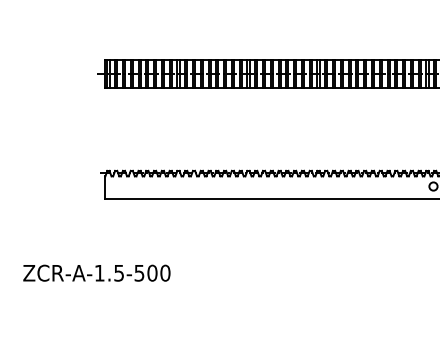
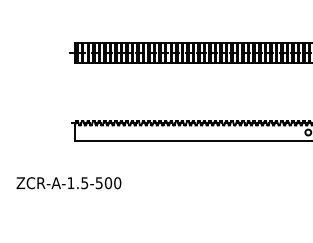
text: (96, 273) -> (68, 183), moved

